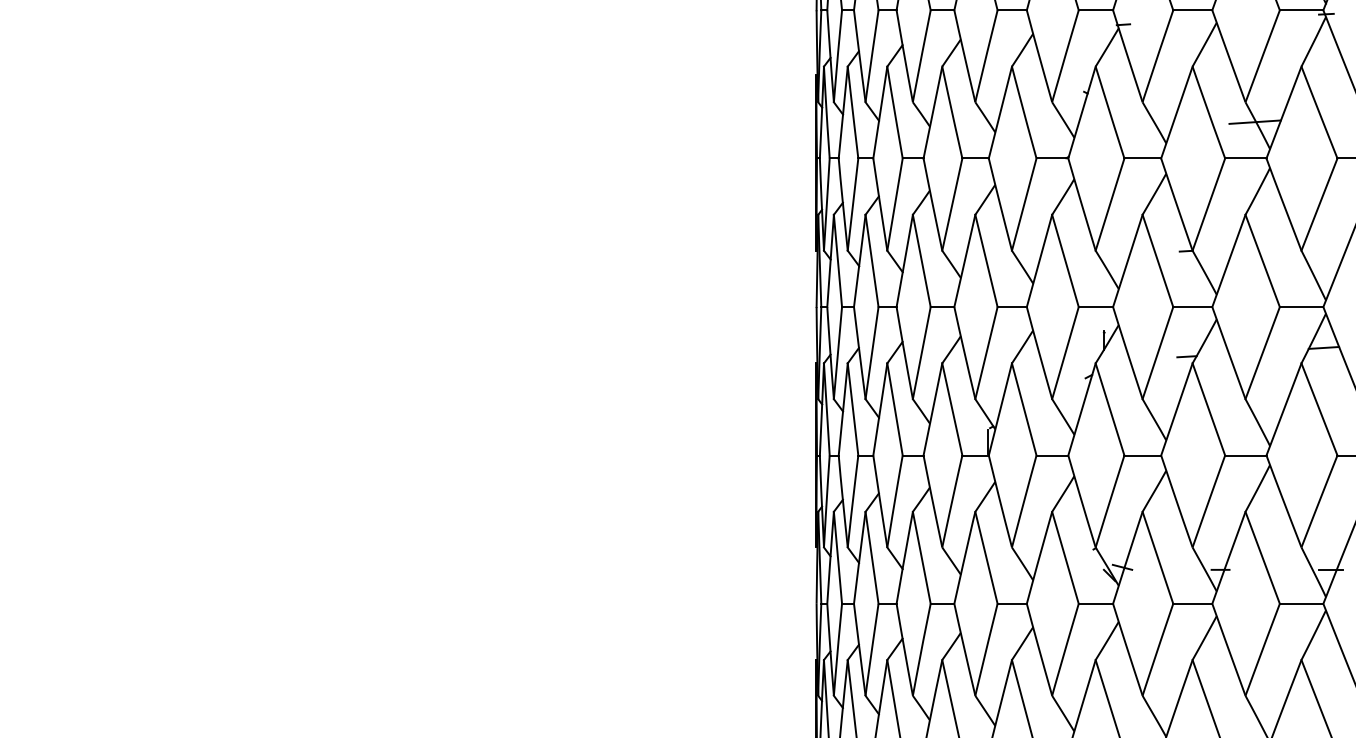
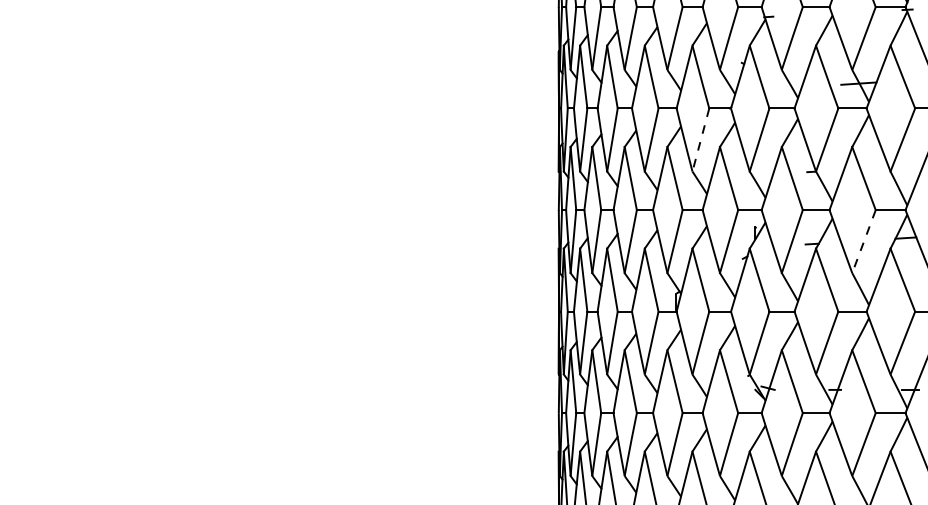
line: (1023, 205) -> (700, 140), solid -> dashed
line: (1263, 352) -> (864, 241), solid -> dashed

